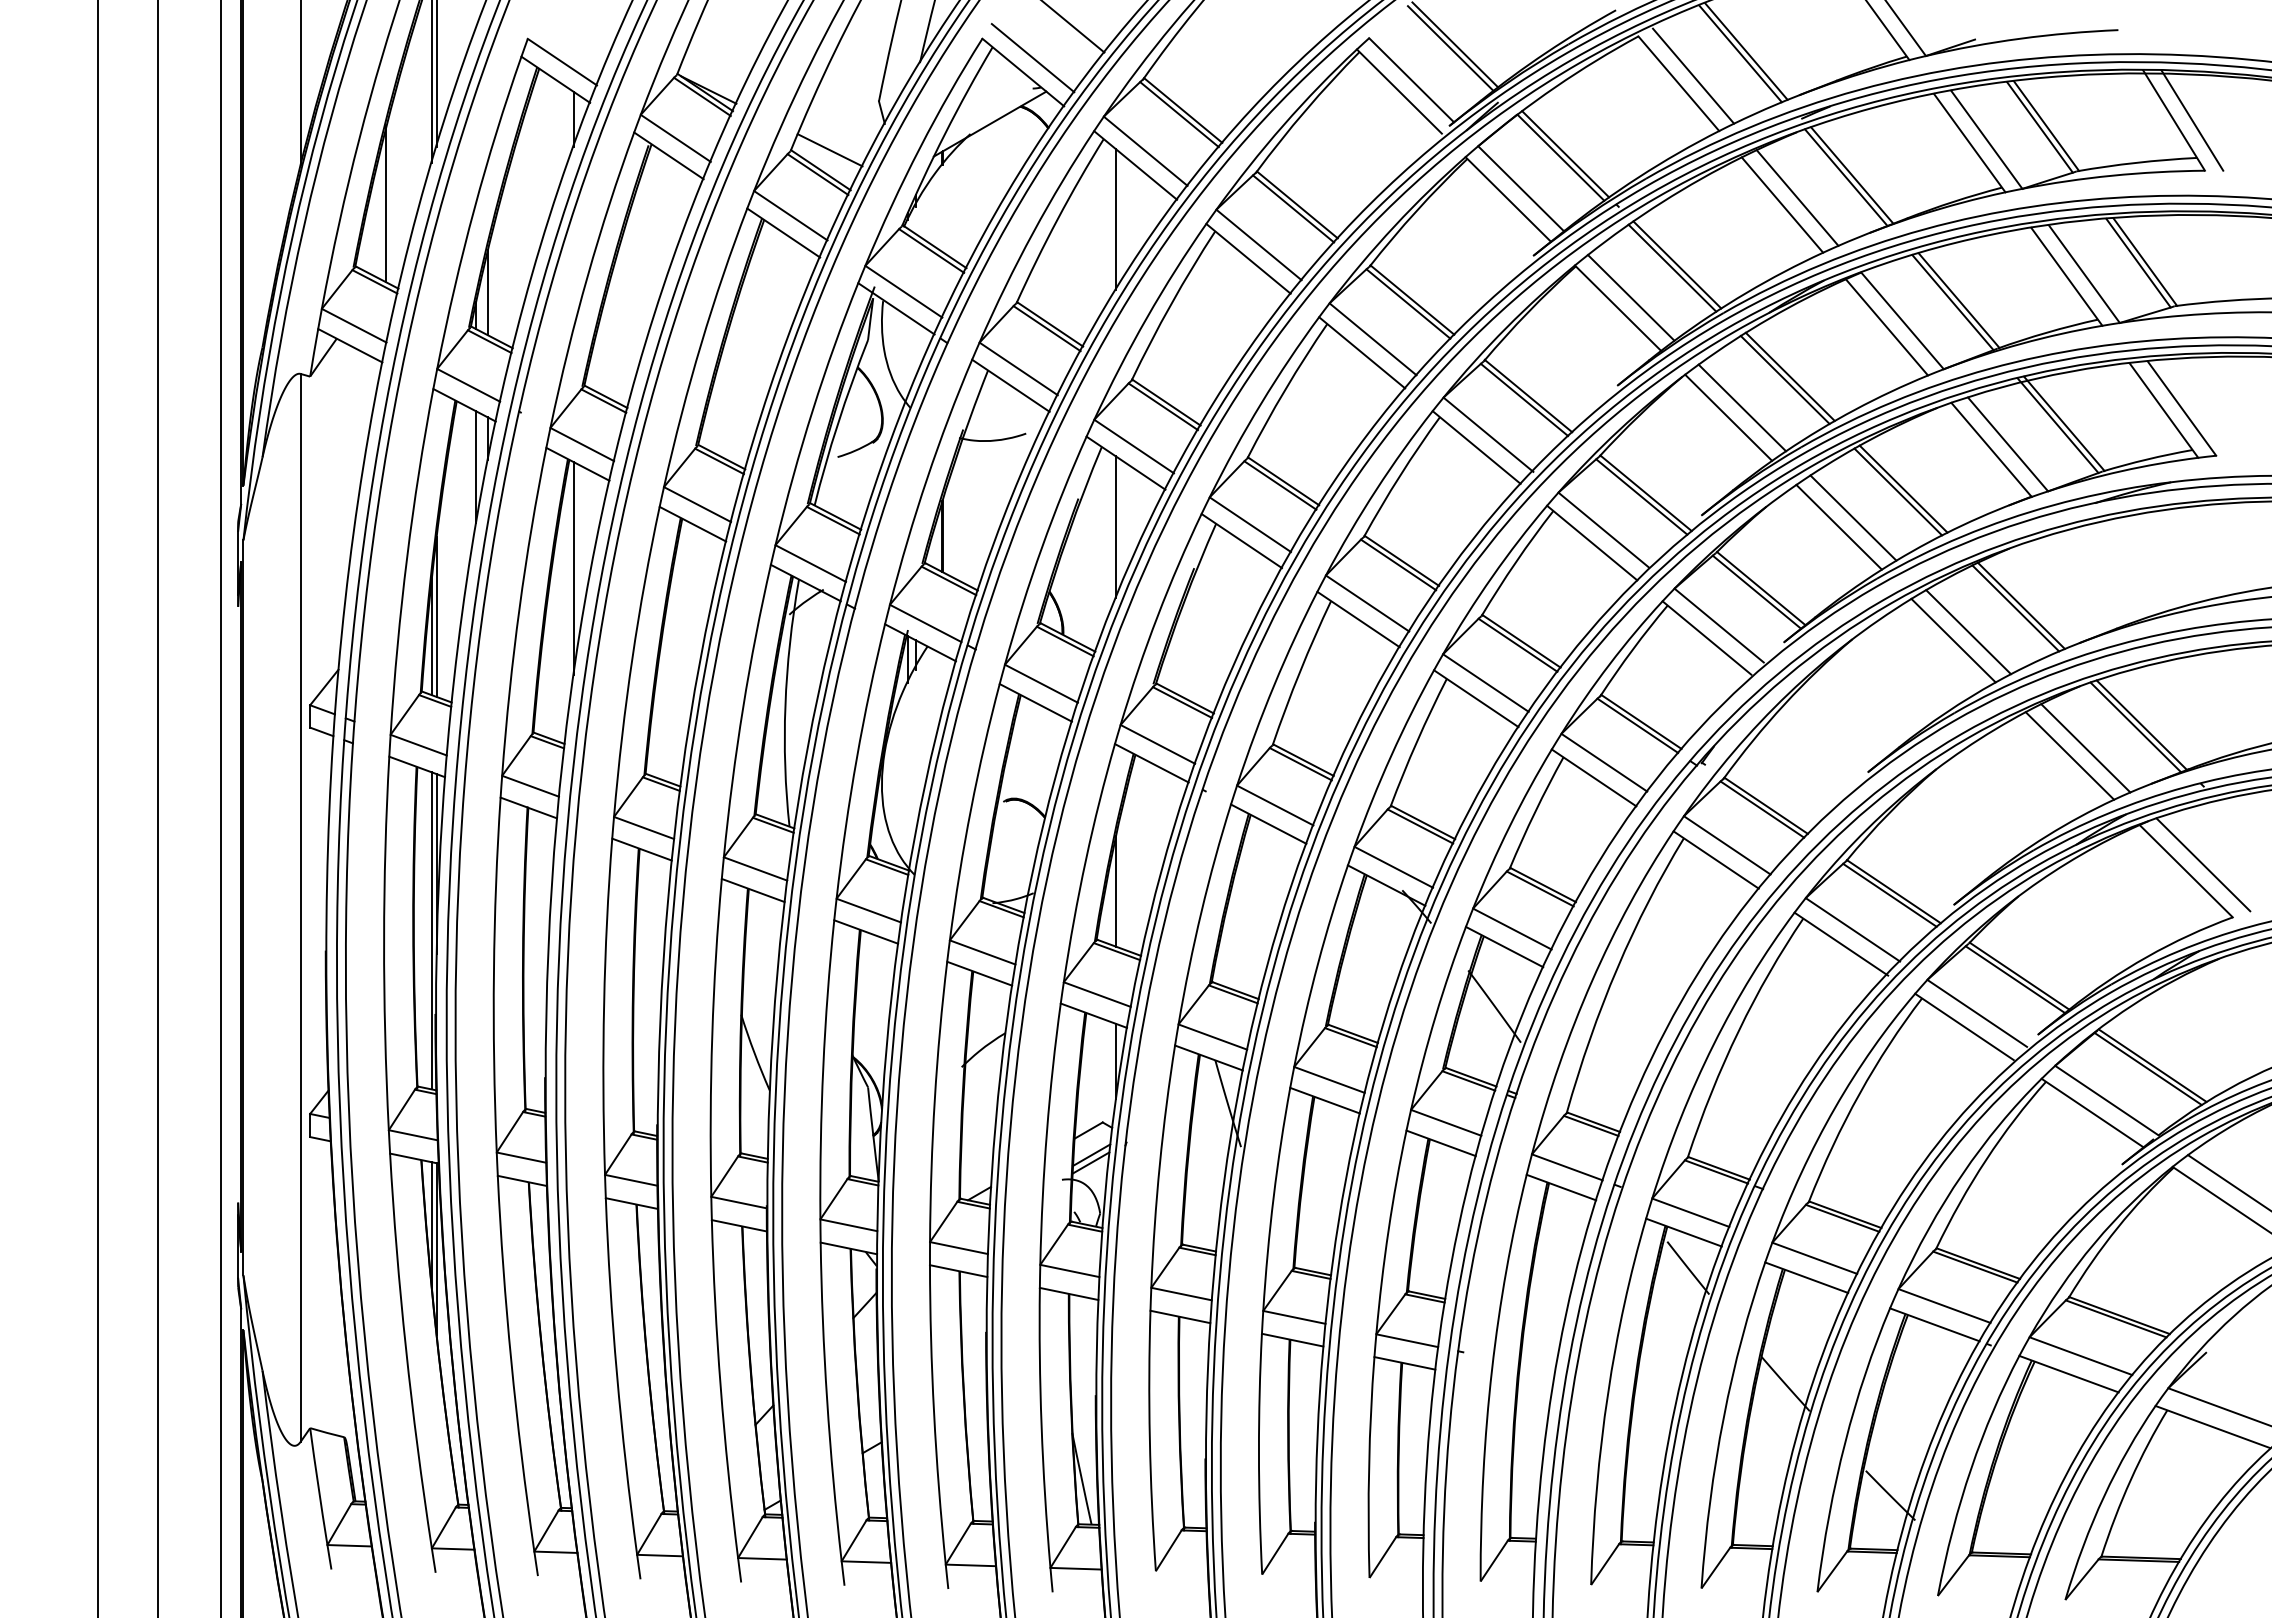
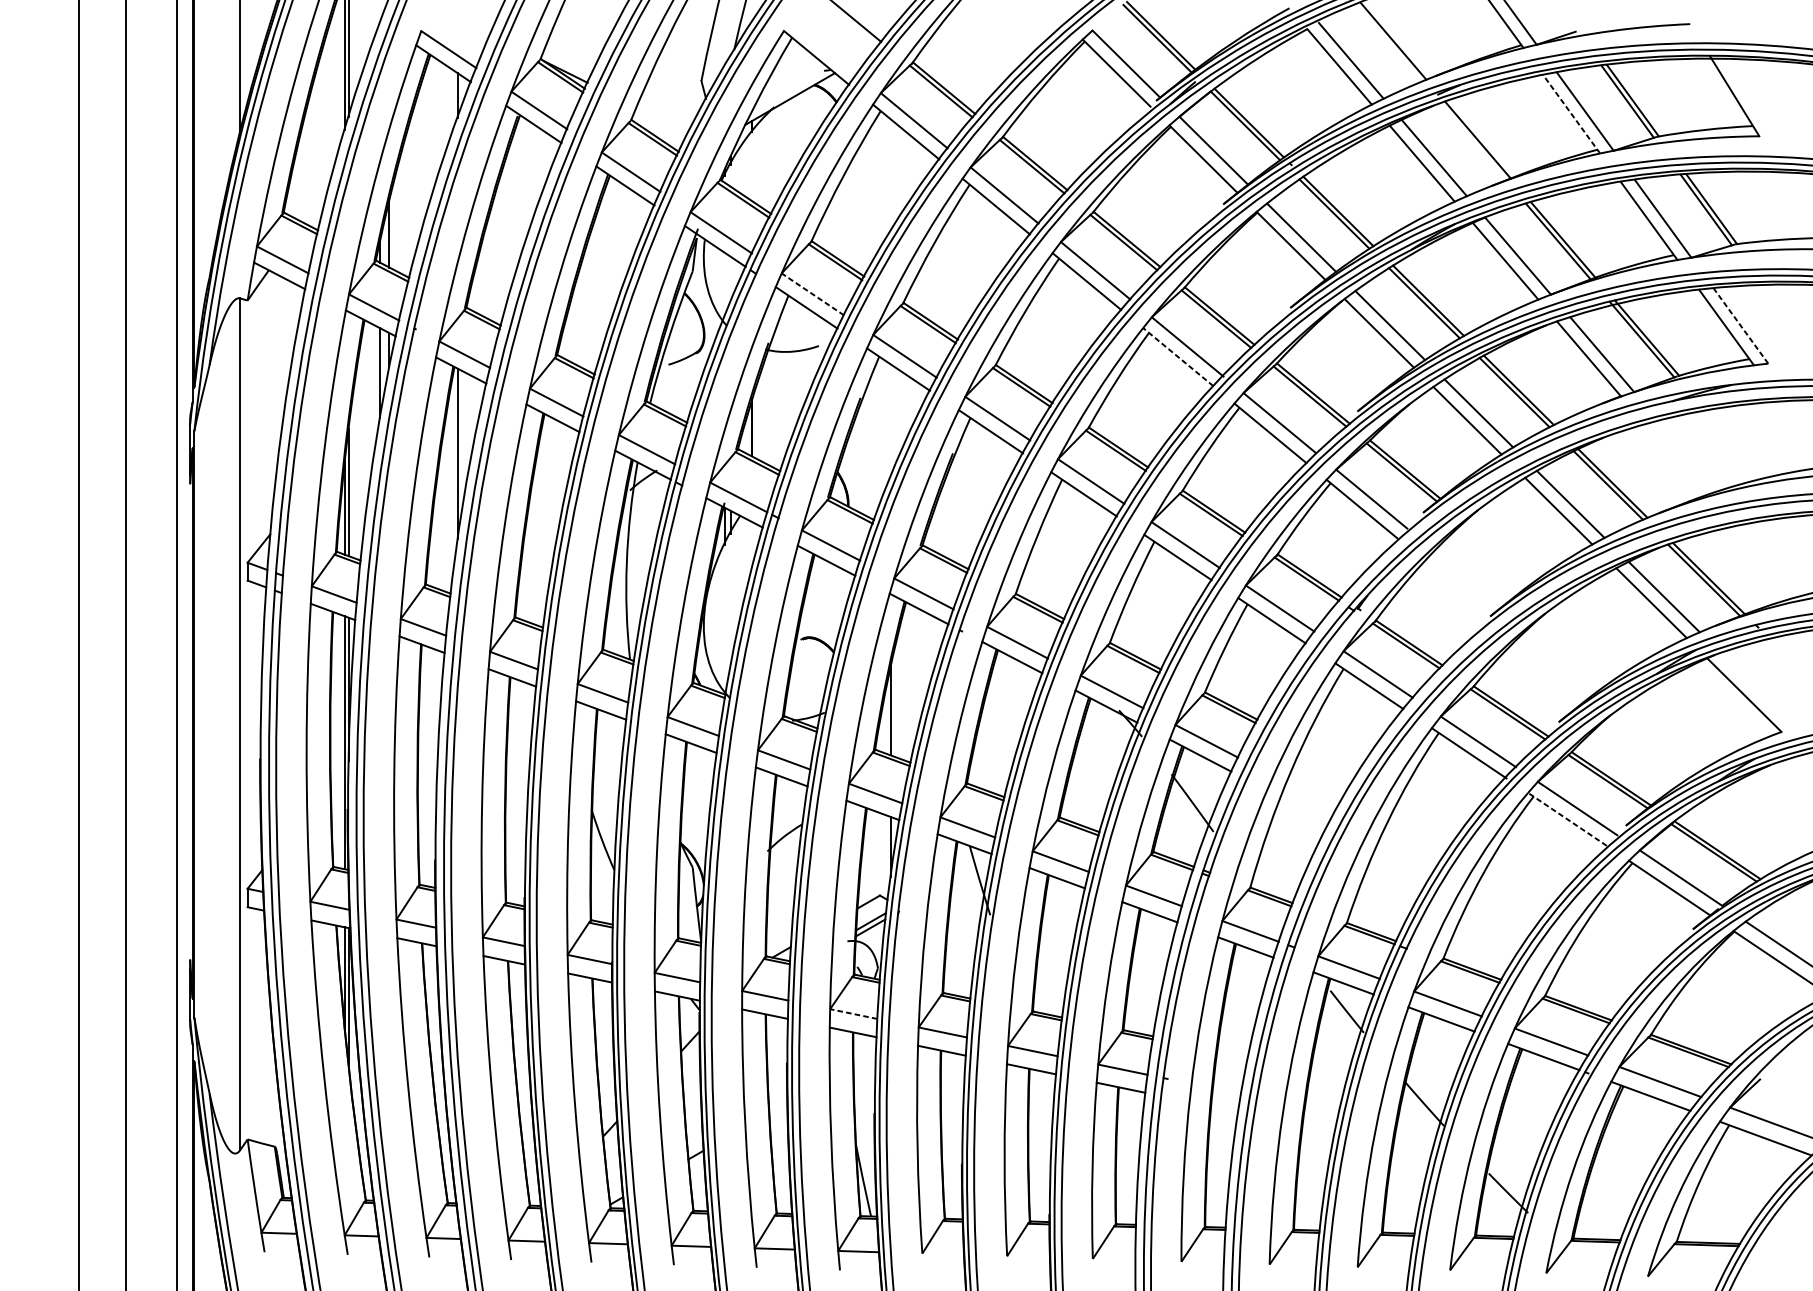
line: (1740, 54) -> (1388, 43), removed
line: (1032, 58) -> (823, 46), removed
line: (2192, 120) -> (1749, 96), removed
line: (1969, 143) -> (1571, 114), solid -> dashed
line: (829, 150) -> (661, 120), removed
line: (1846, 177) -> (1473, 141), removed
line: (386, 204) -> (308, 163), removed
line: (1115, 219) -> (890, 175), removed
line: (1018, 368) -> (812, 294), solid -> dashed
line: (2181, 408) -> (1740, 325), solid -> dashed
line: (1476, 447) -> (1178, 357), solid -> dashed
line: (1115, 526) -> (890, 420), removed
line: (2203, 864) -> (1758, 689), removed
line: (1964, 1026) -> (1567, 819), solid -> dashed
line: (1069, 1270) -> (853, 1013), solid -> dashed

